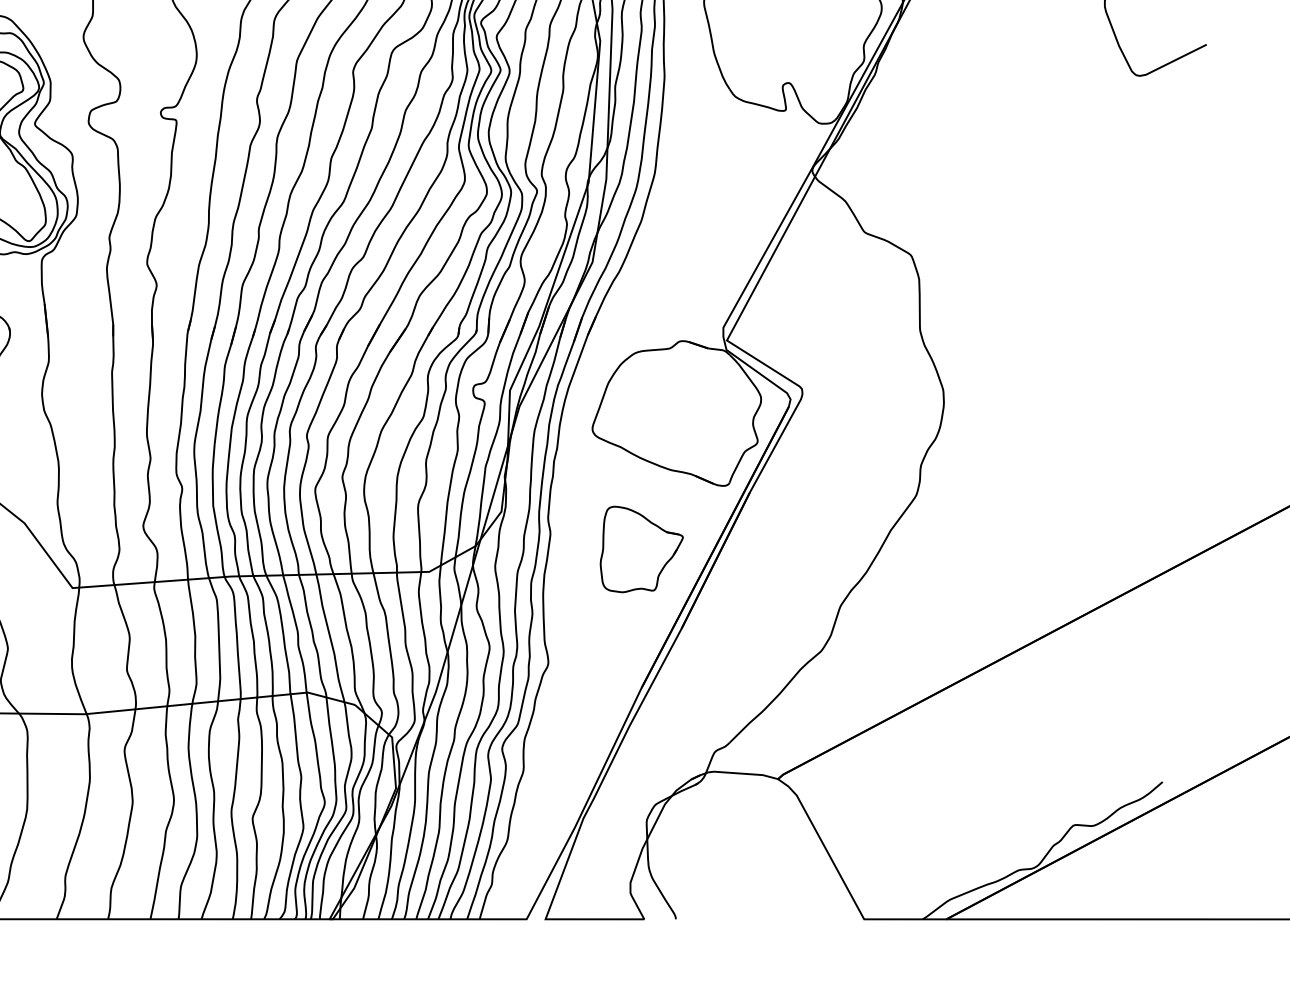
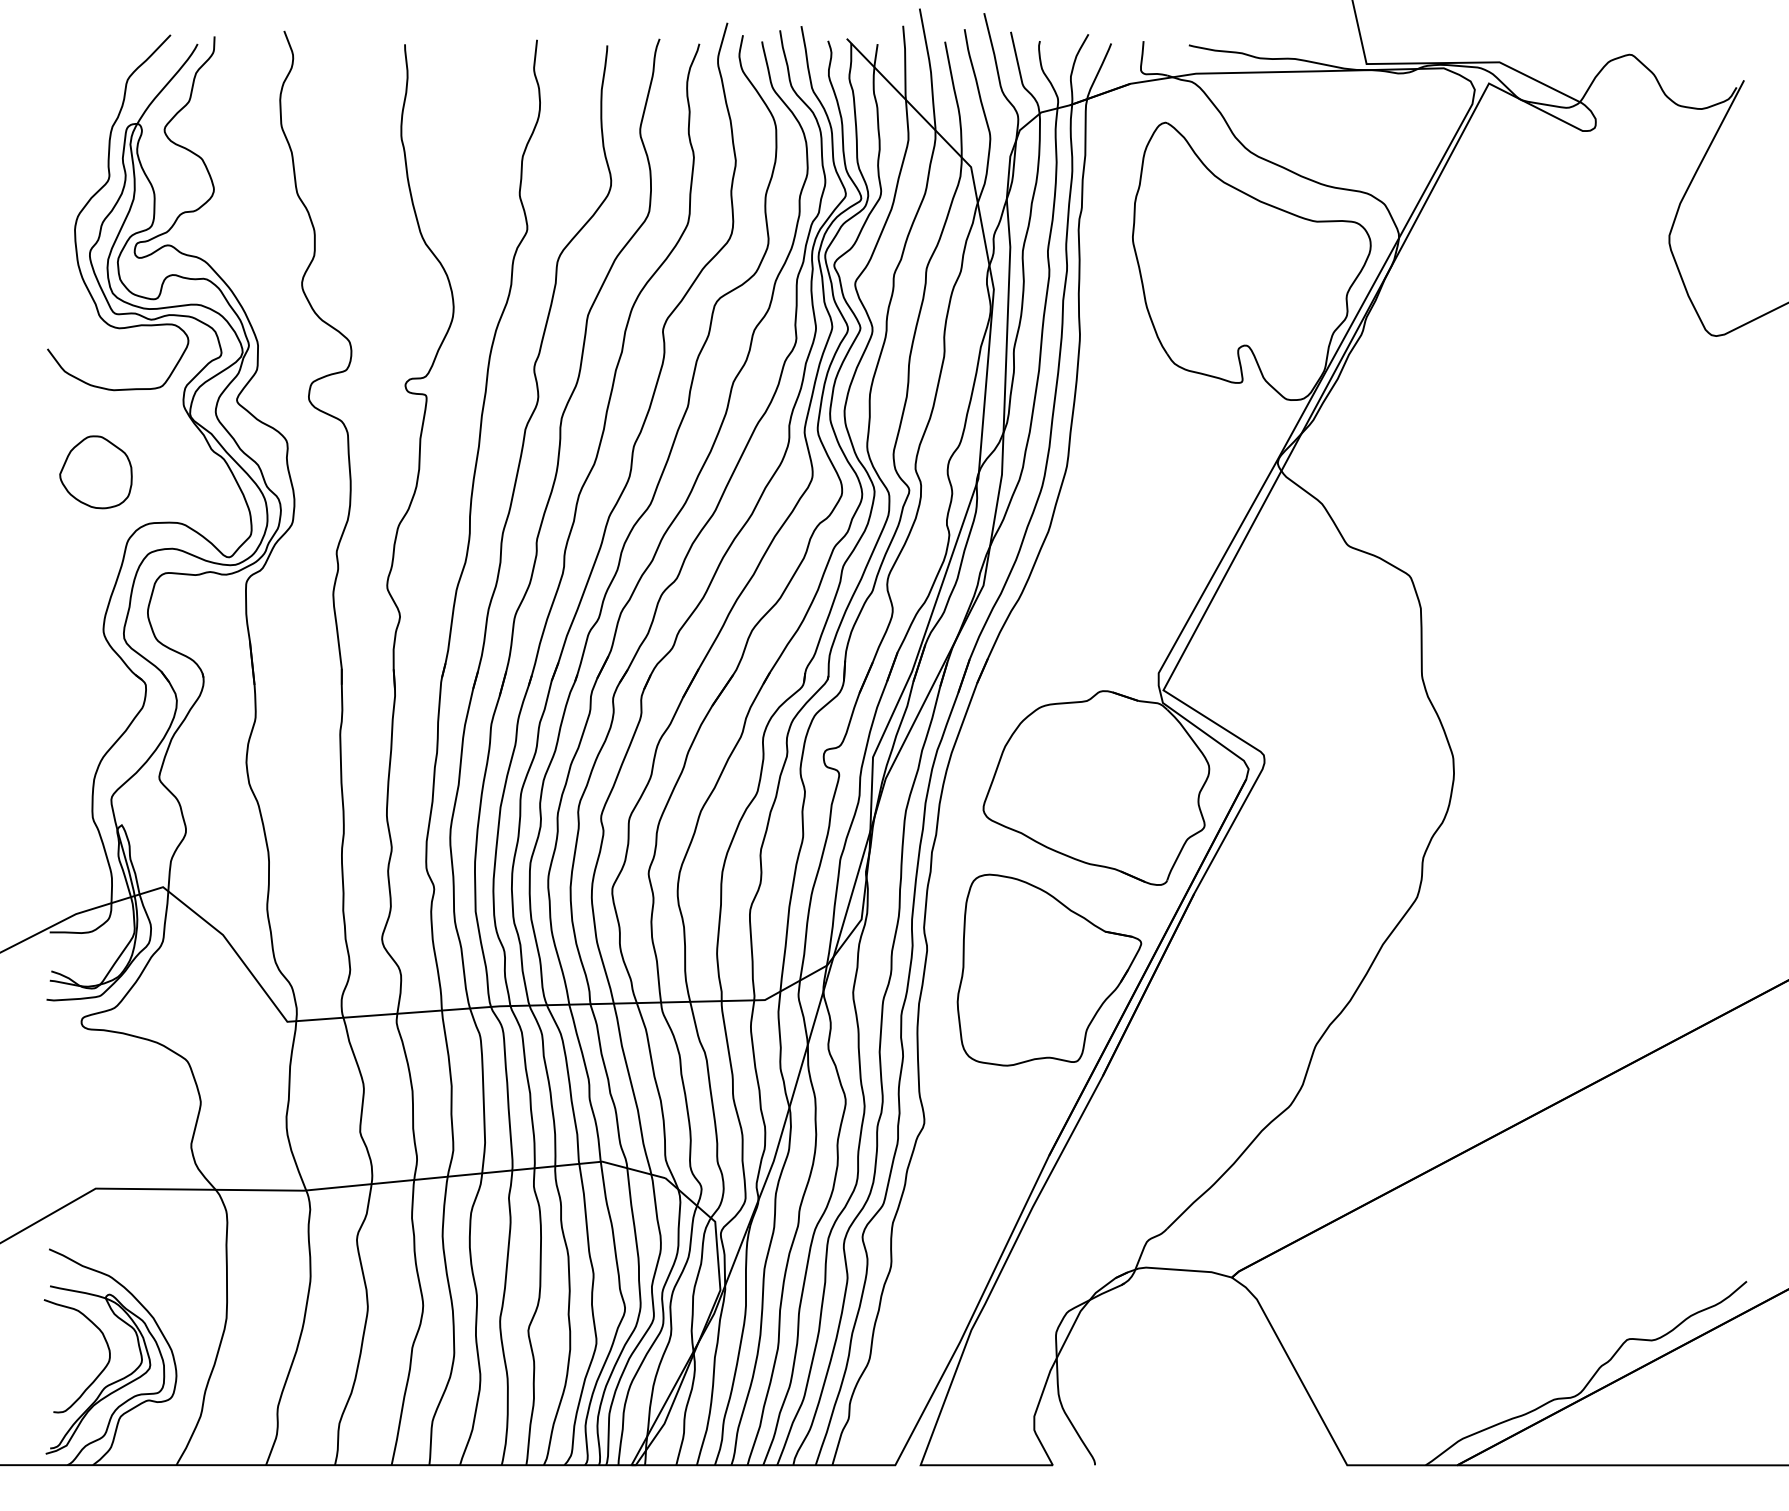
part: (641, 549) -> (1049, 969), size x1.67

